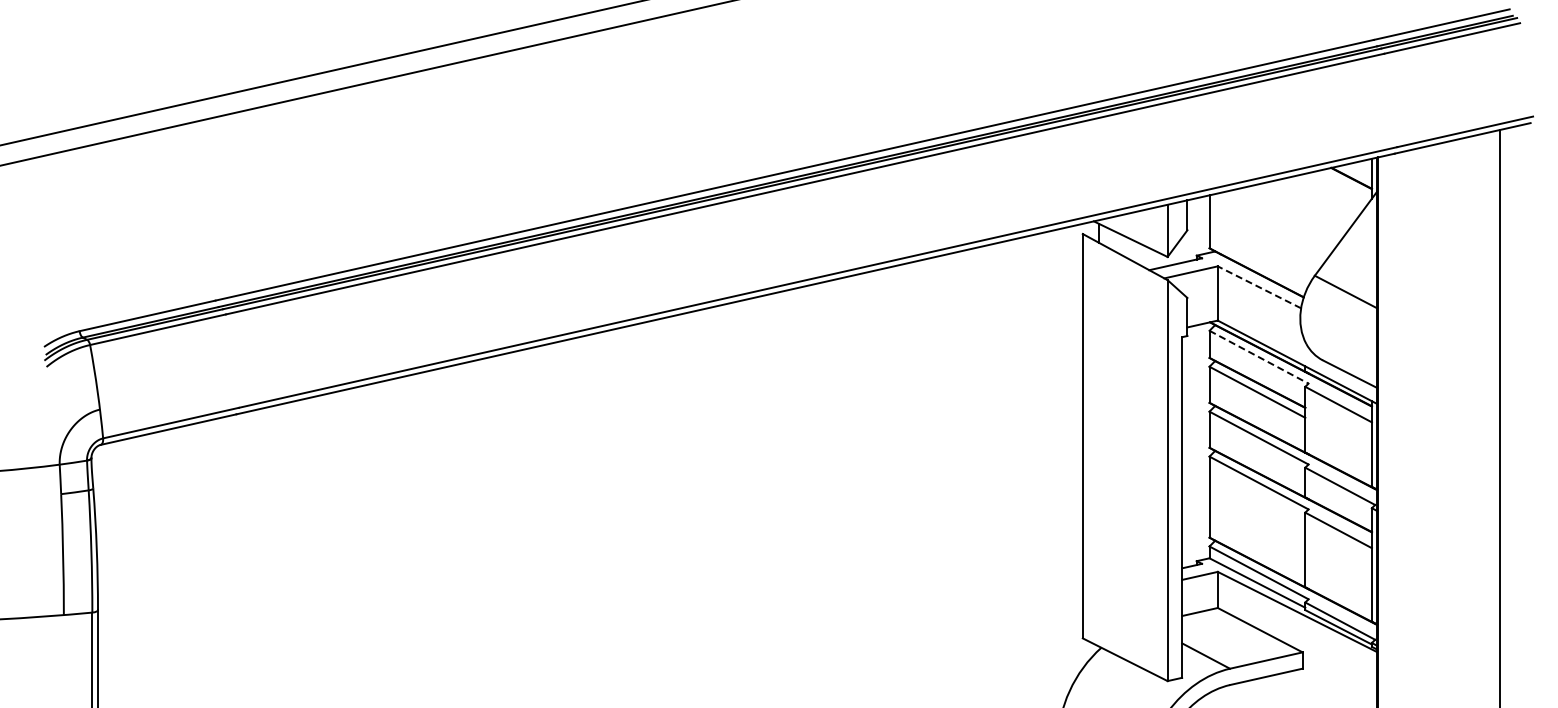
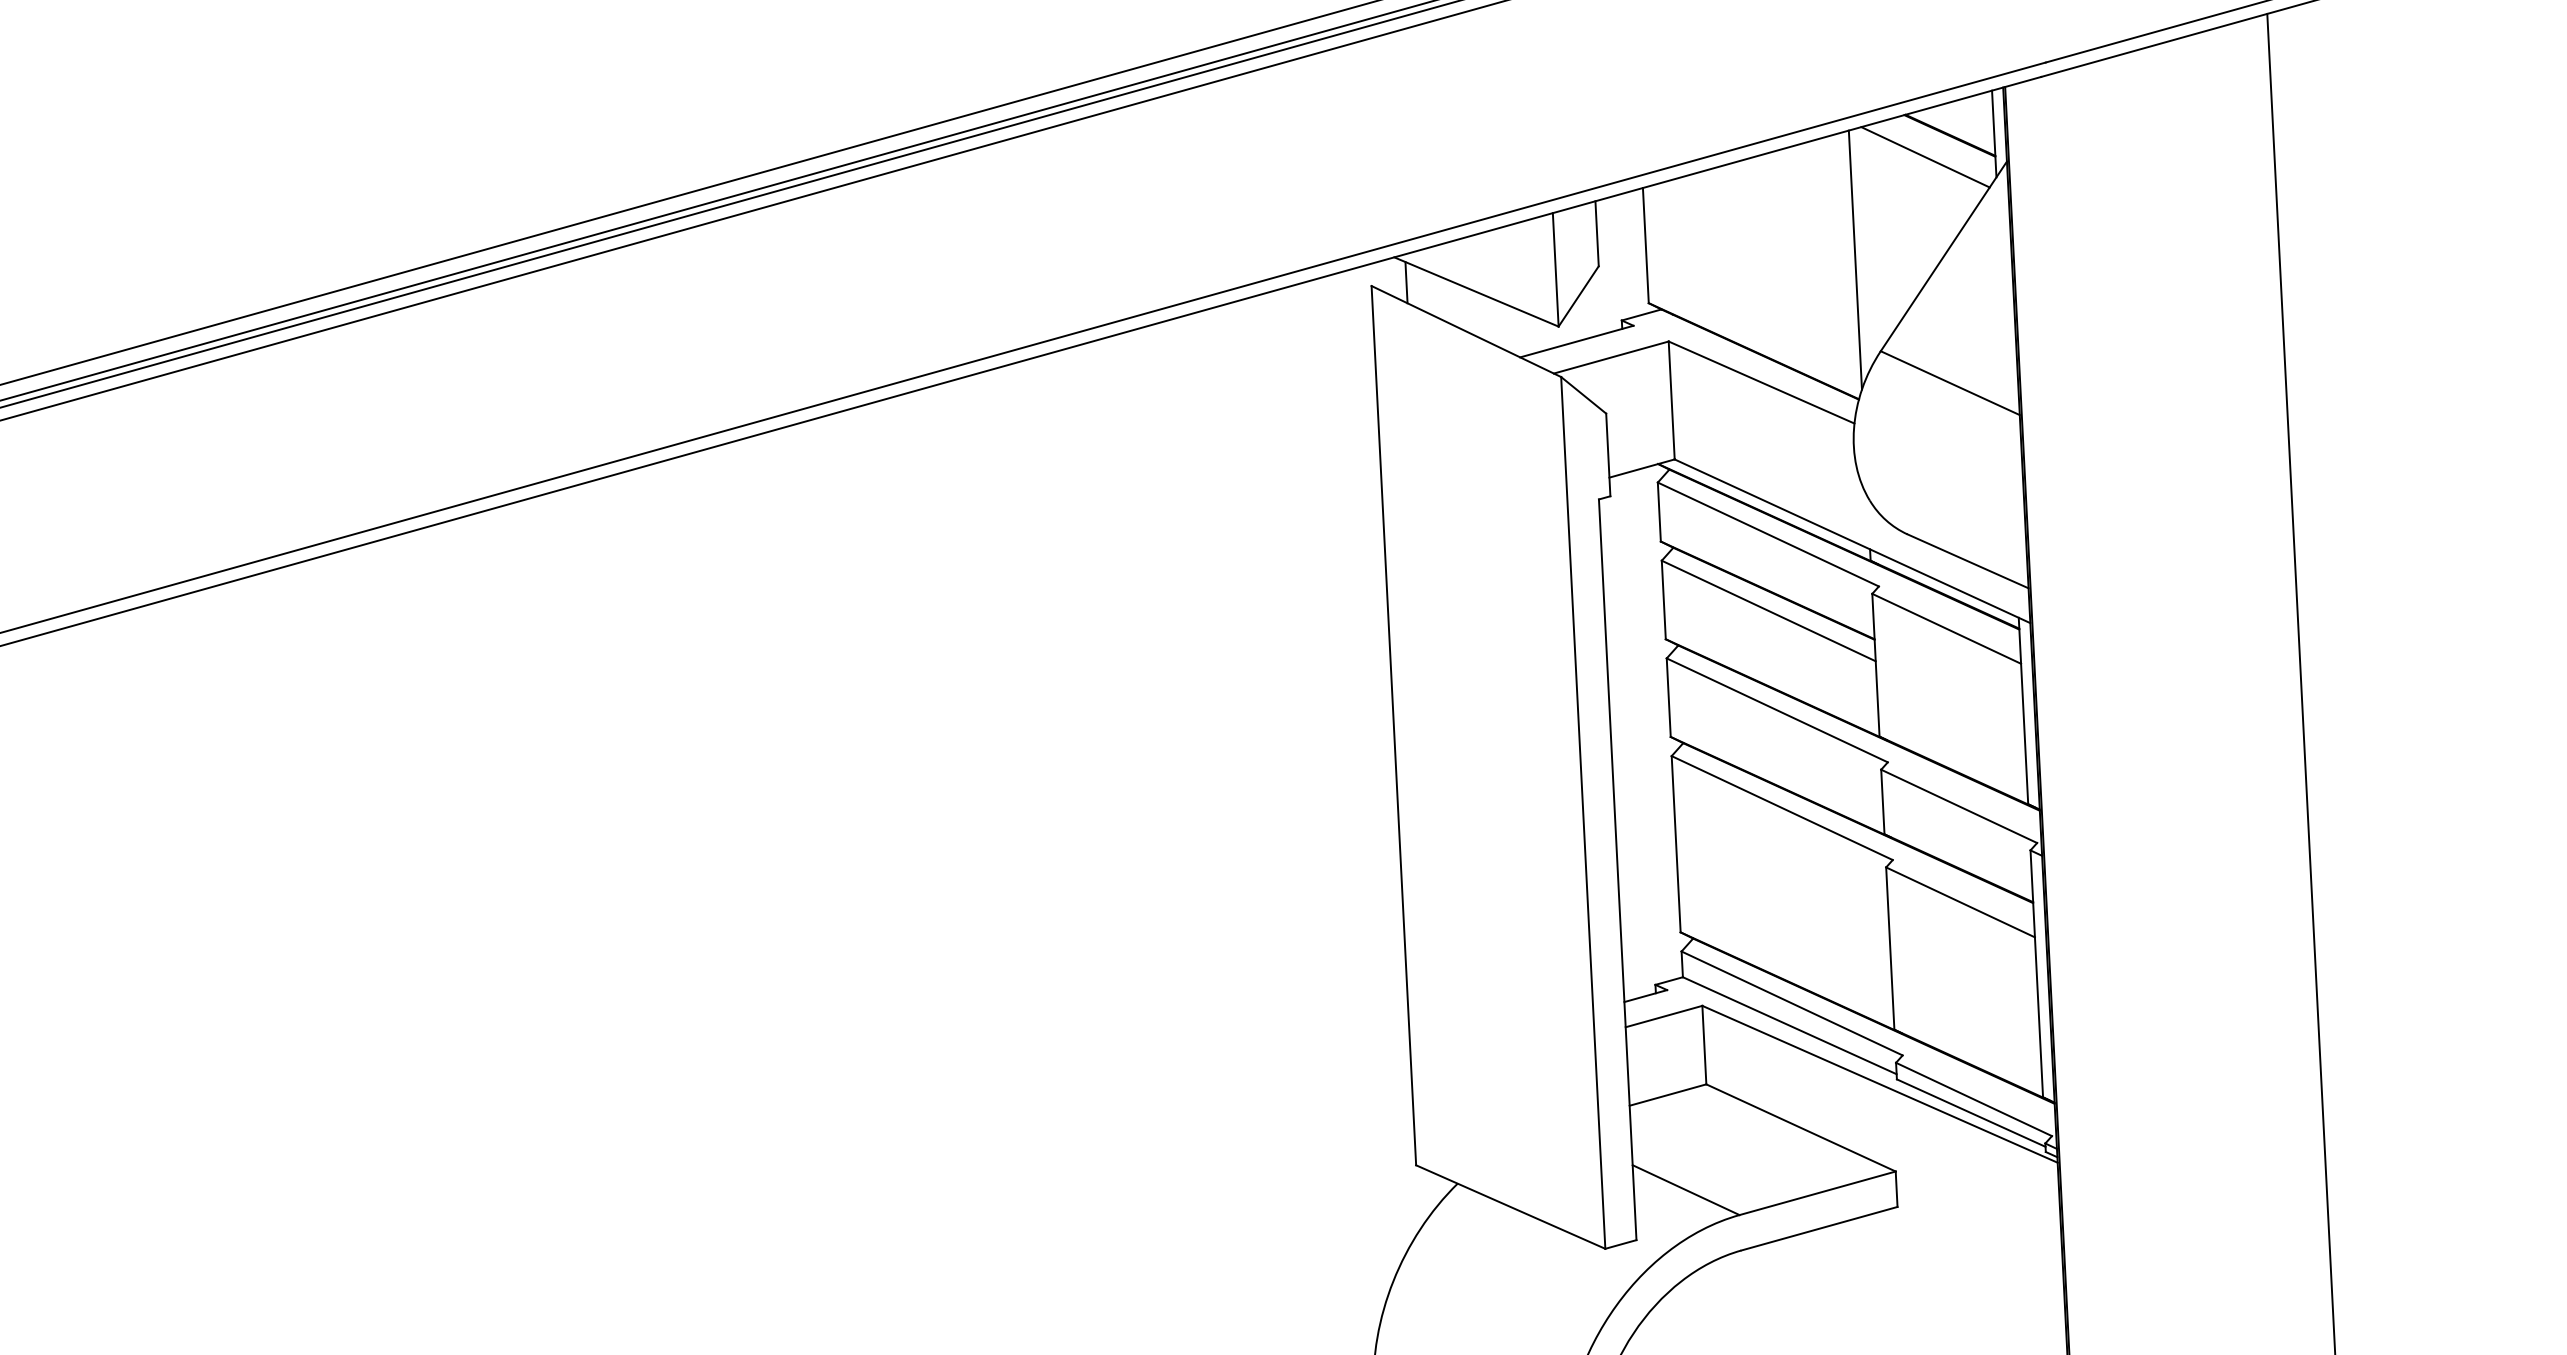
line: (1339, 187) -> (1924, 156), added
line: (1305, 232) -> (1855, 258), added
line: (1259, 287) -> (1761, 382), dashed -> solid
line: (1259, 357) -> (1769, 535), dashed -> solid

